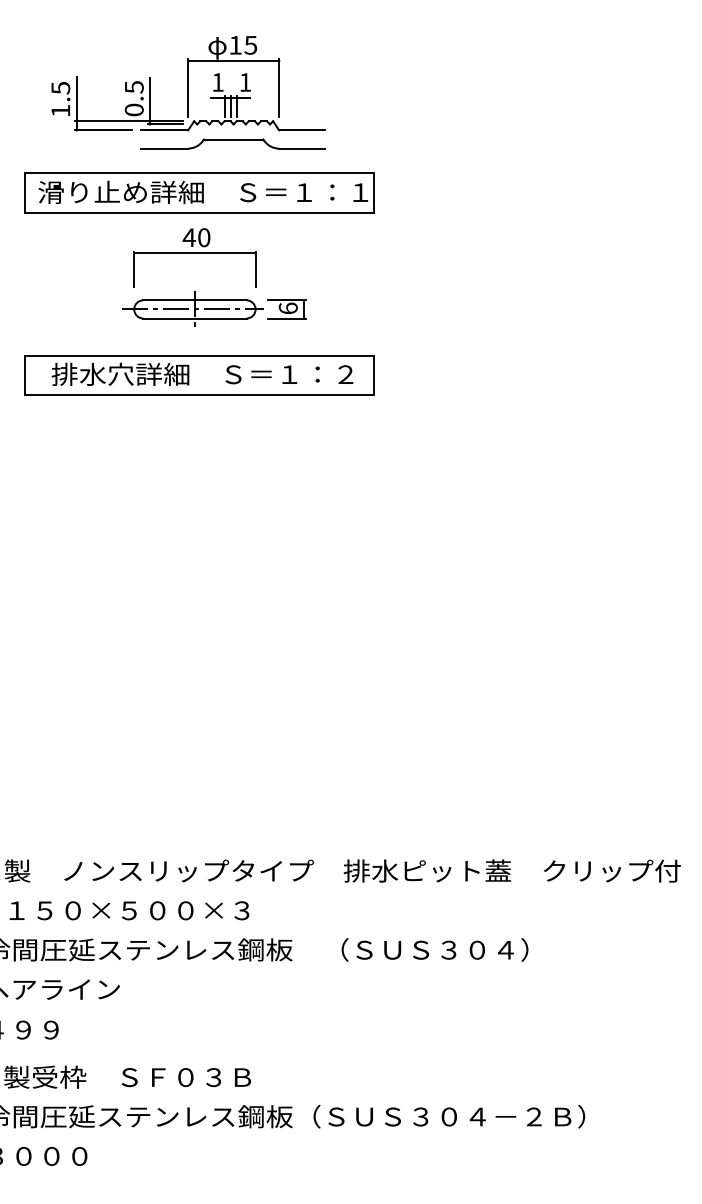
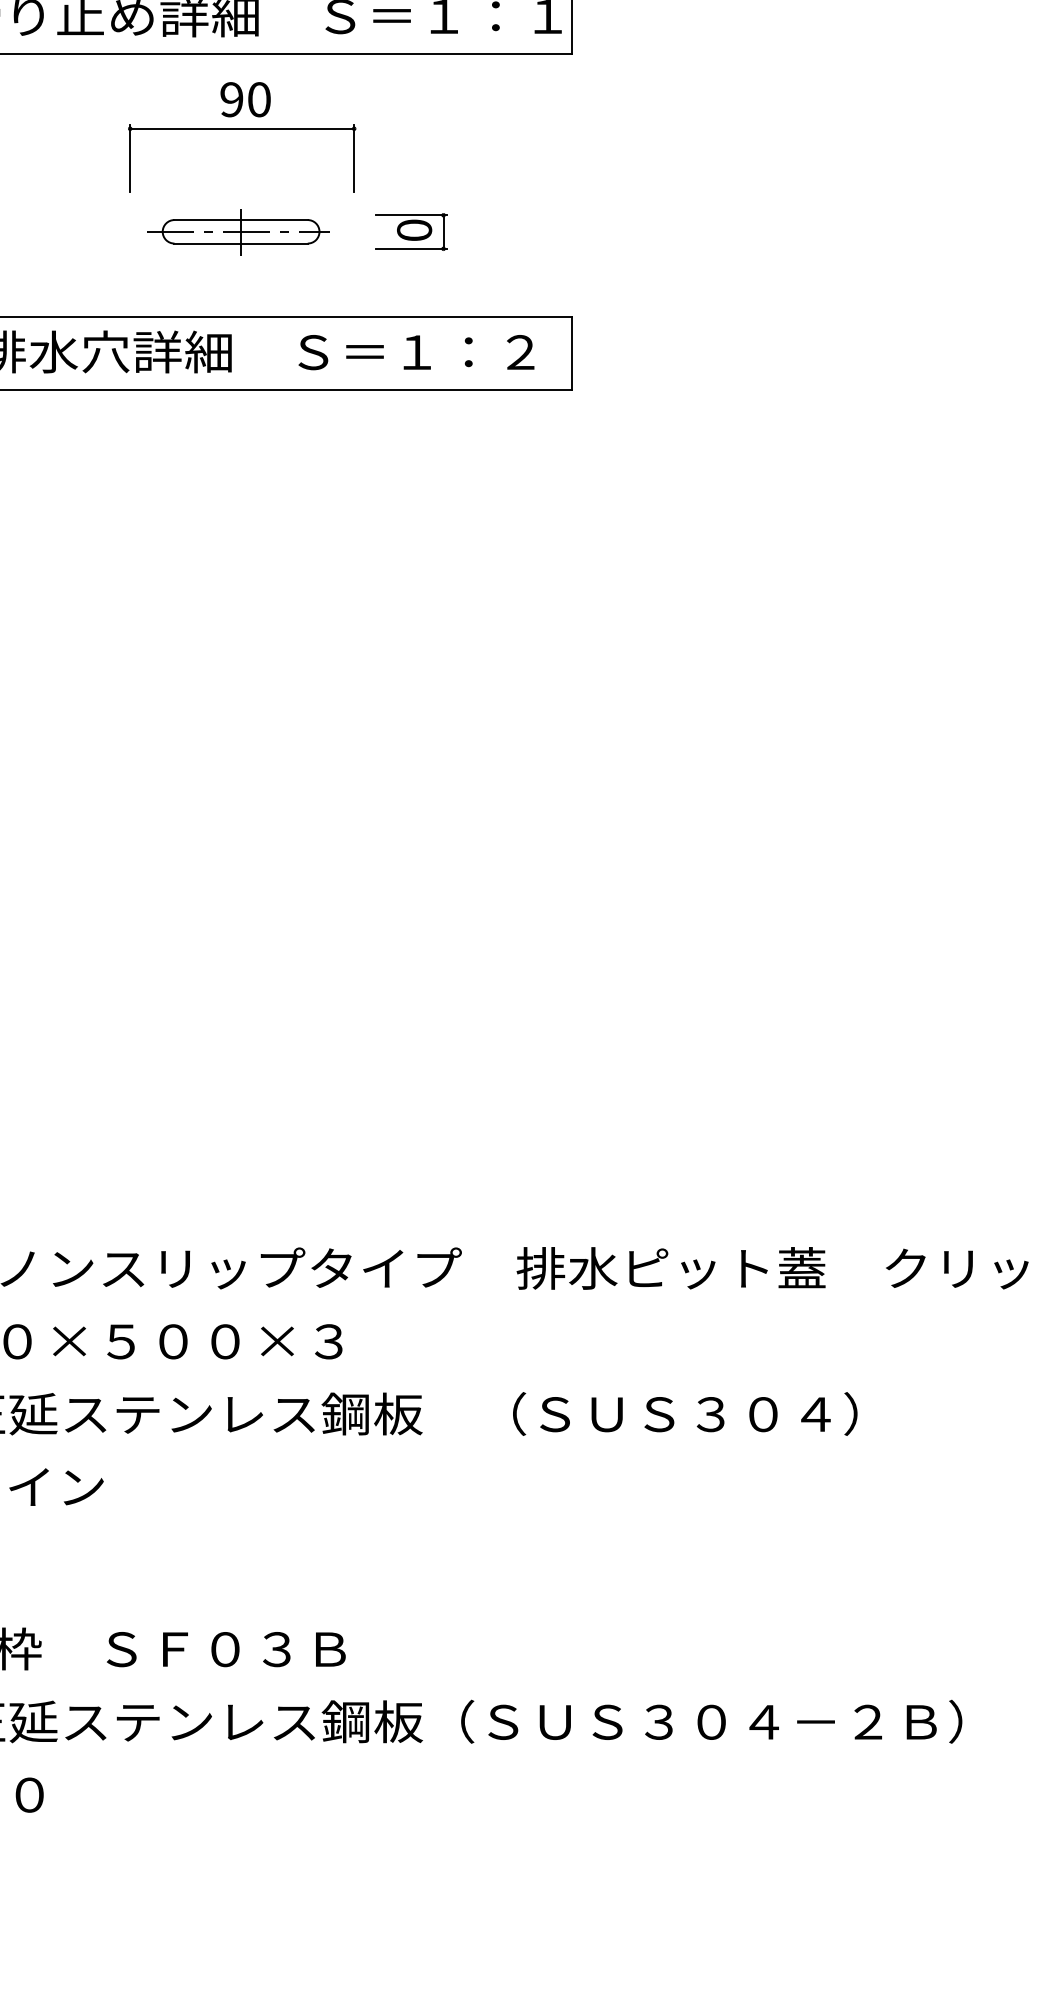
text: (188, 237) -> (230, 99), 40 -> 90
part: (192, 308) -> (237, 230), size x0.7
text: (287, 308) -> (413, 230), 6 -> 0

